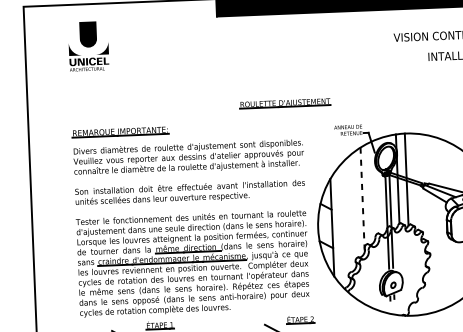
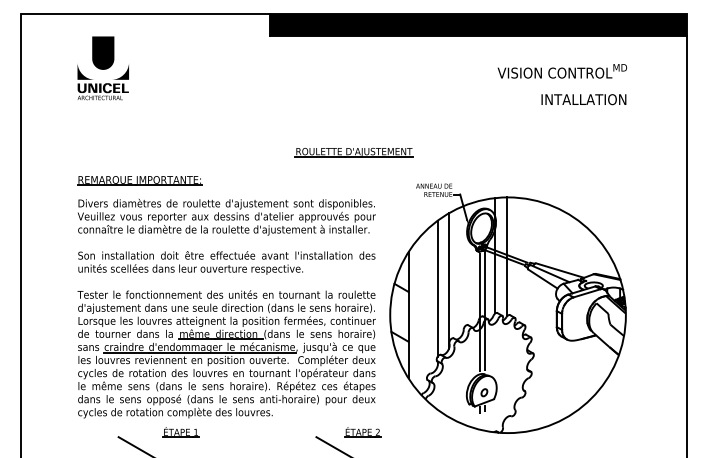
line: (362, 199) -> (449, 280), dashed -> solid
line: (353, 206) -> (437, 288), added

